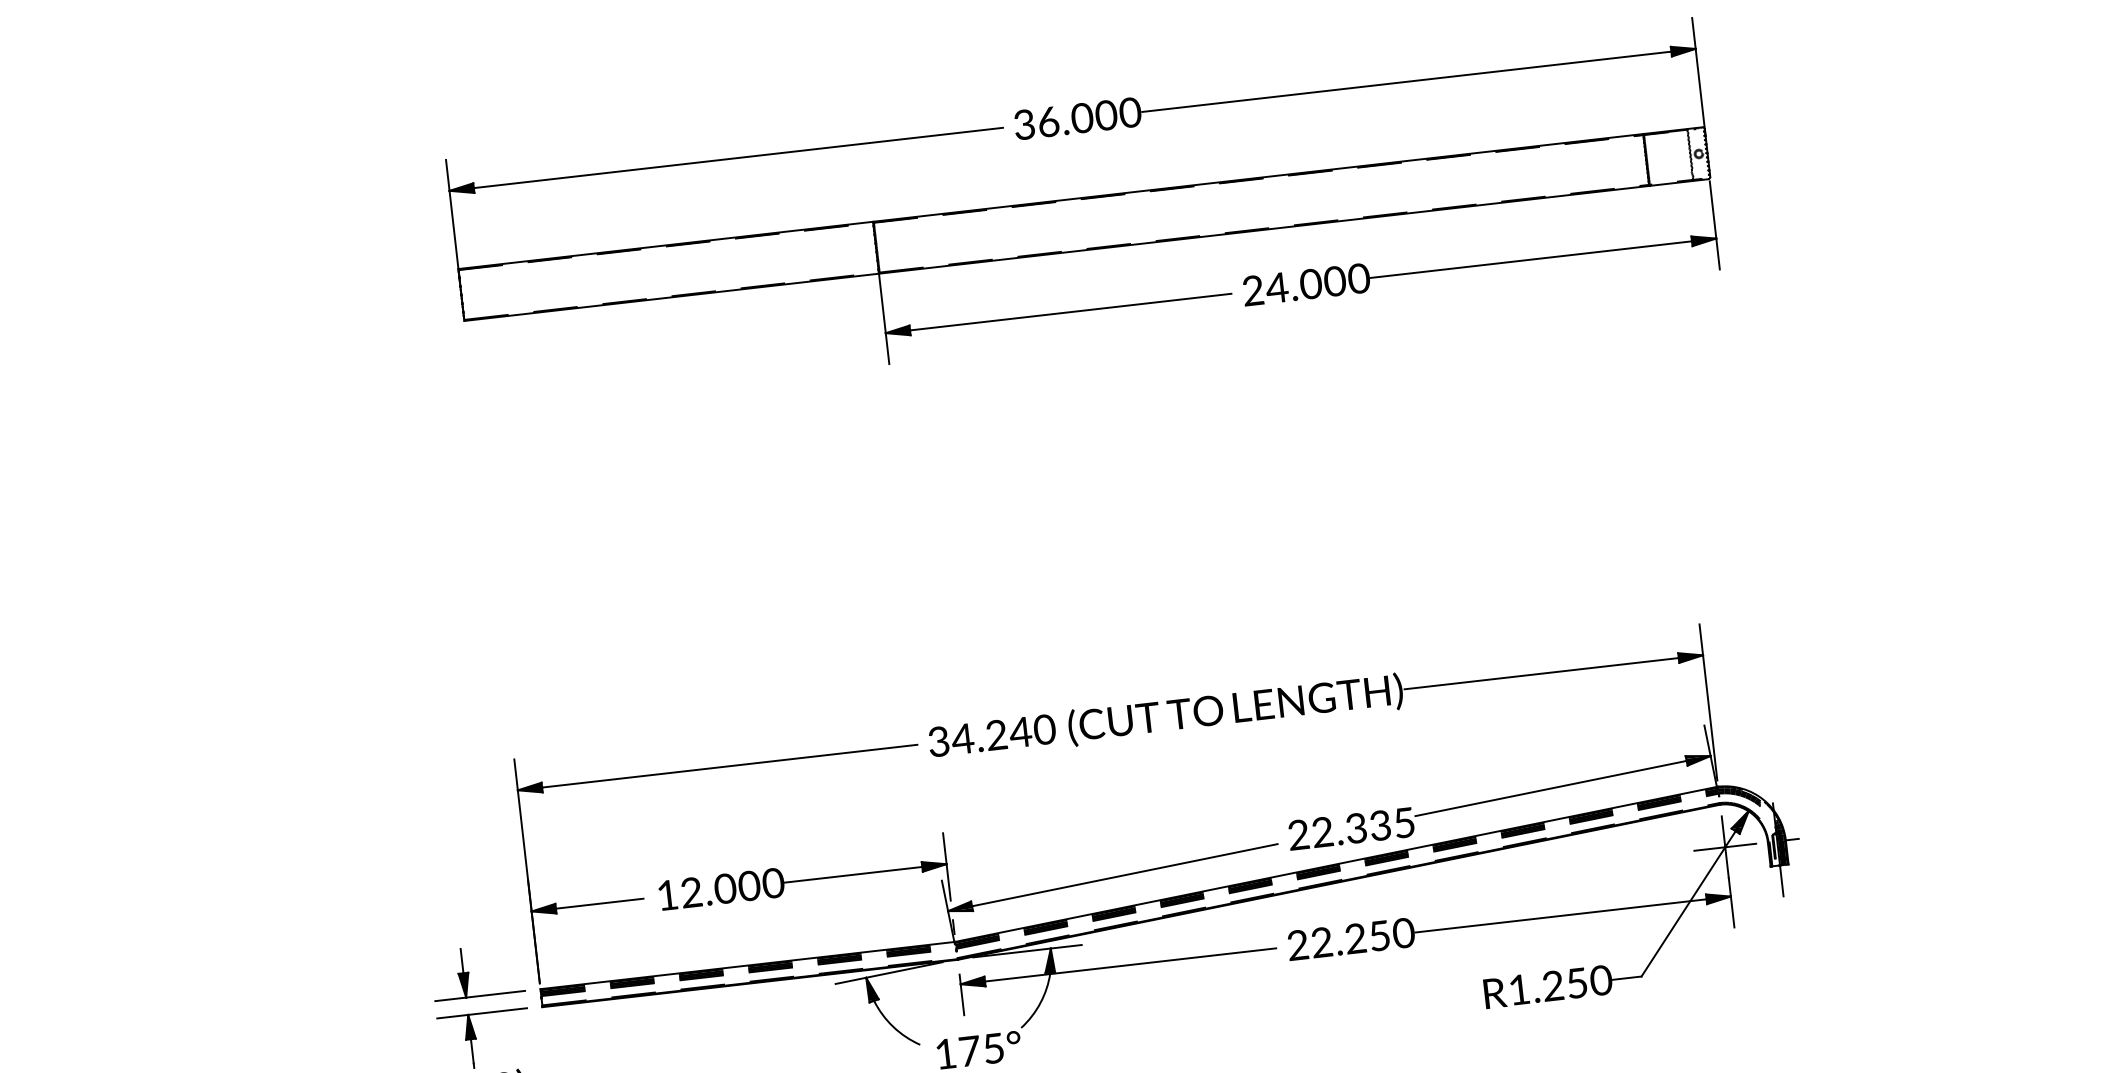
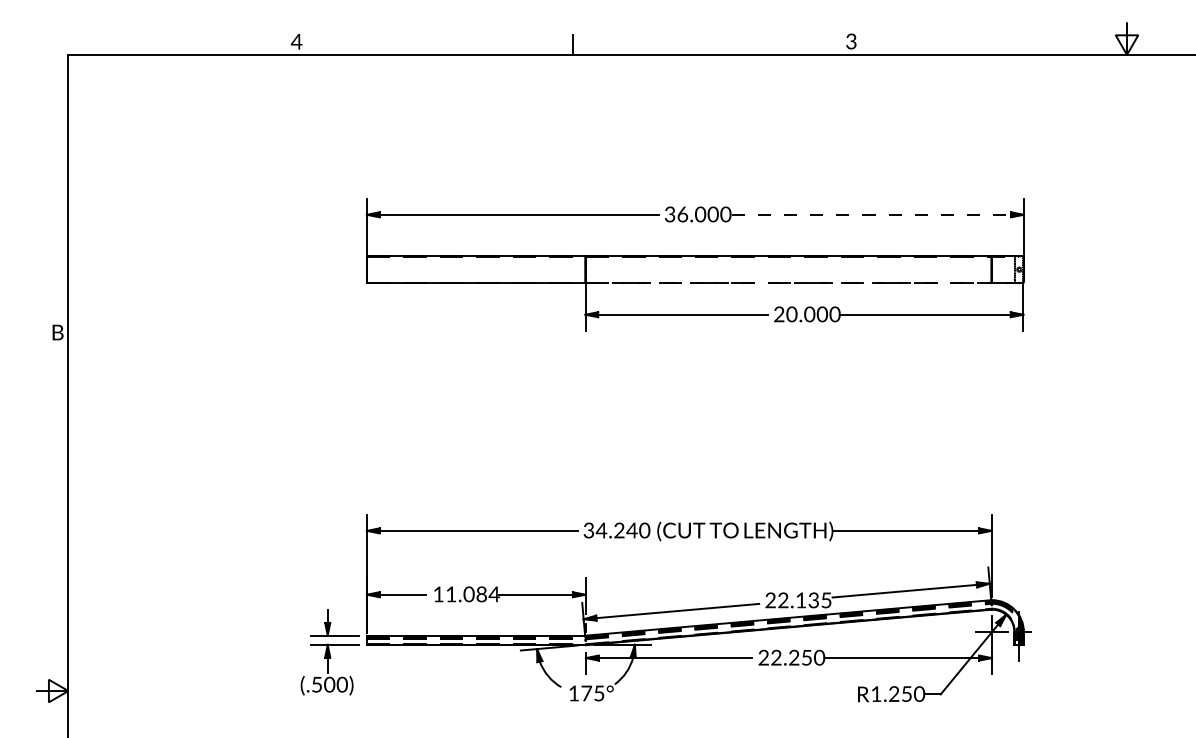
line: (1408, 81) -> (872, 214), solid -> dashed
line: (1265, 229) -> (789, 283), solid -> dashed
text: (1276, 288) -> (791, 314), 24.000 -> 20.000
text: (1357, 828) -> (801, 600), 22.335 -> 22.135
text: (733, 887) -> (473, 594), 12.000 -> 11.084

